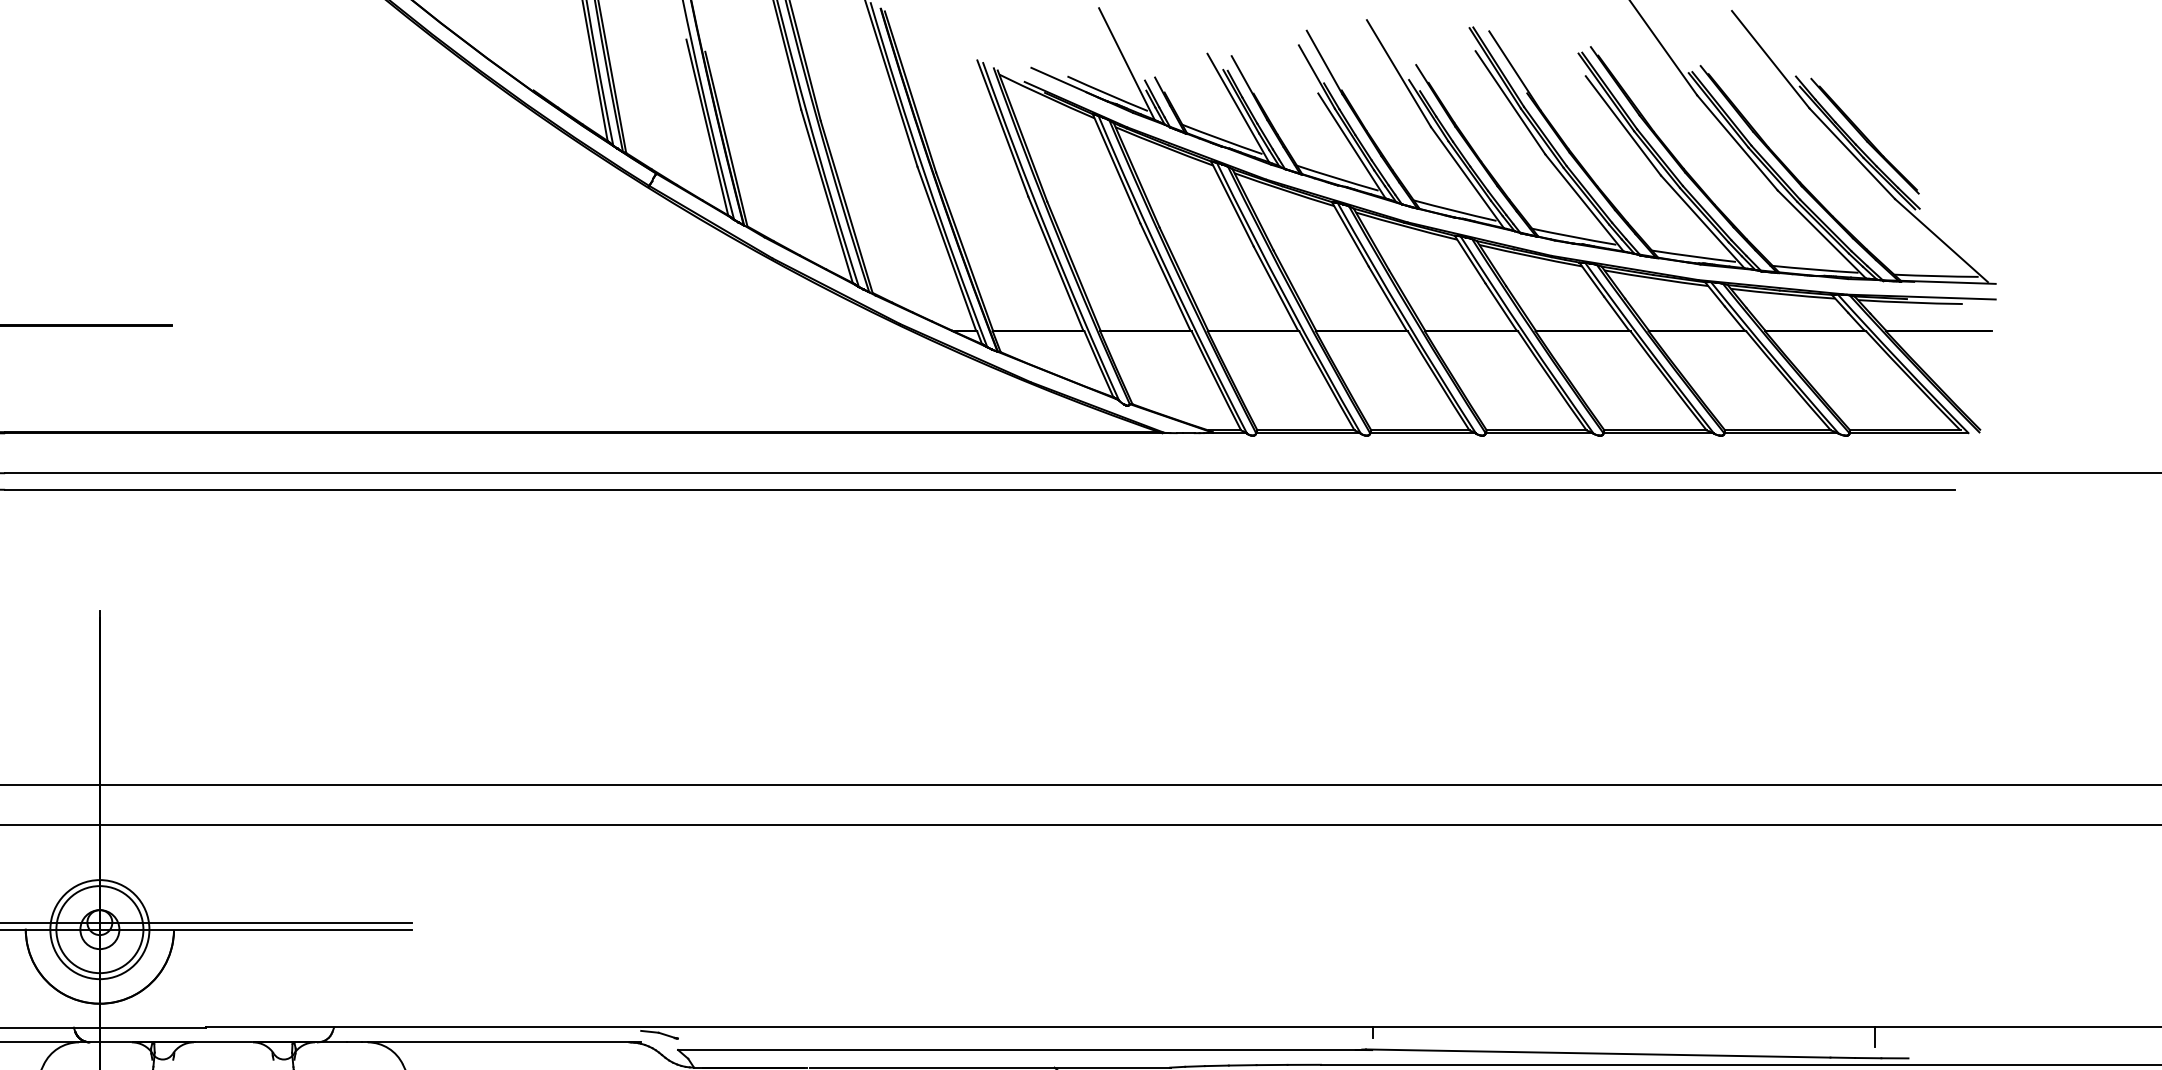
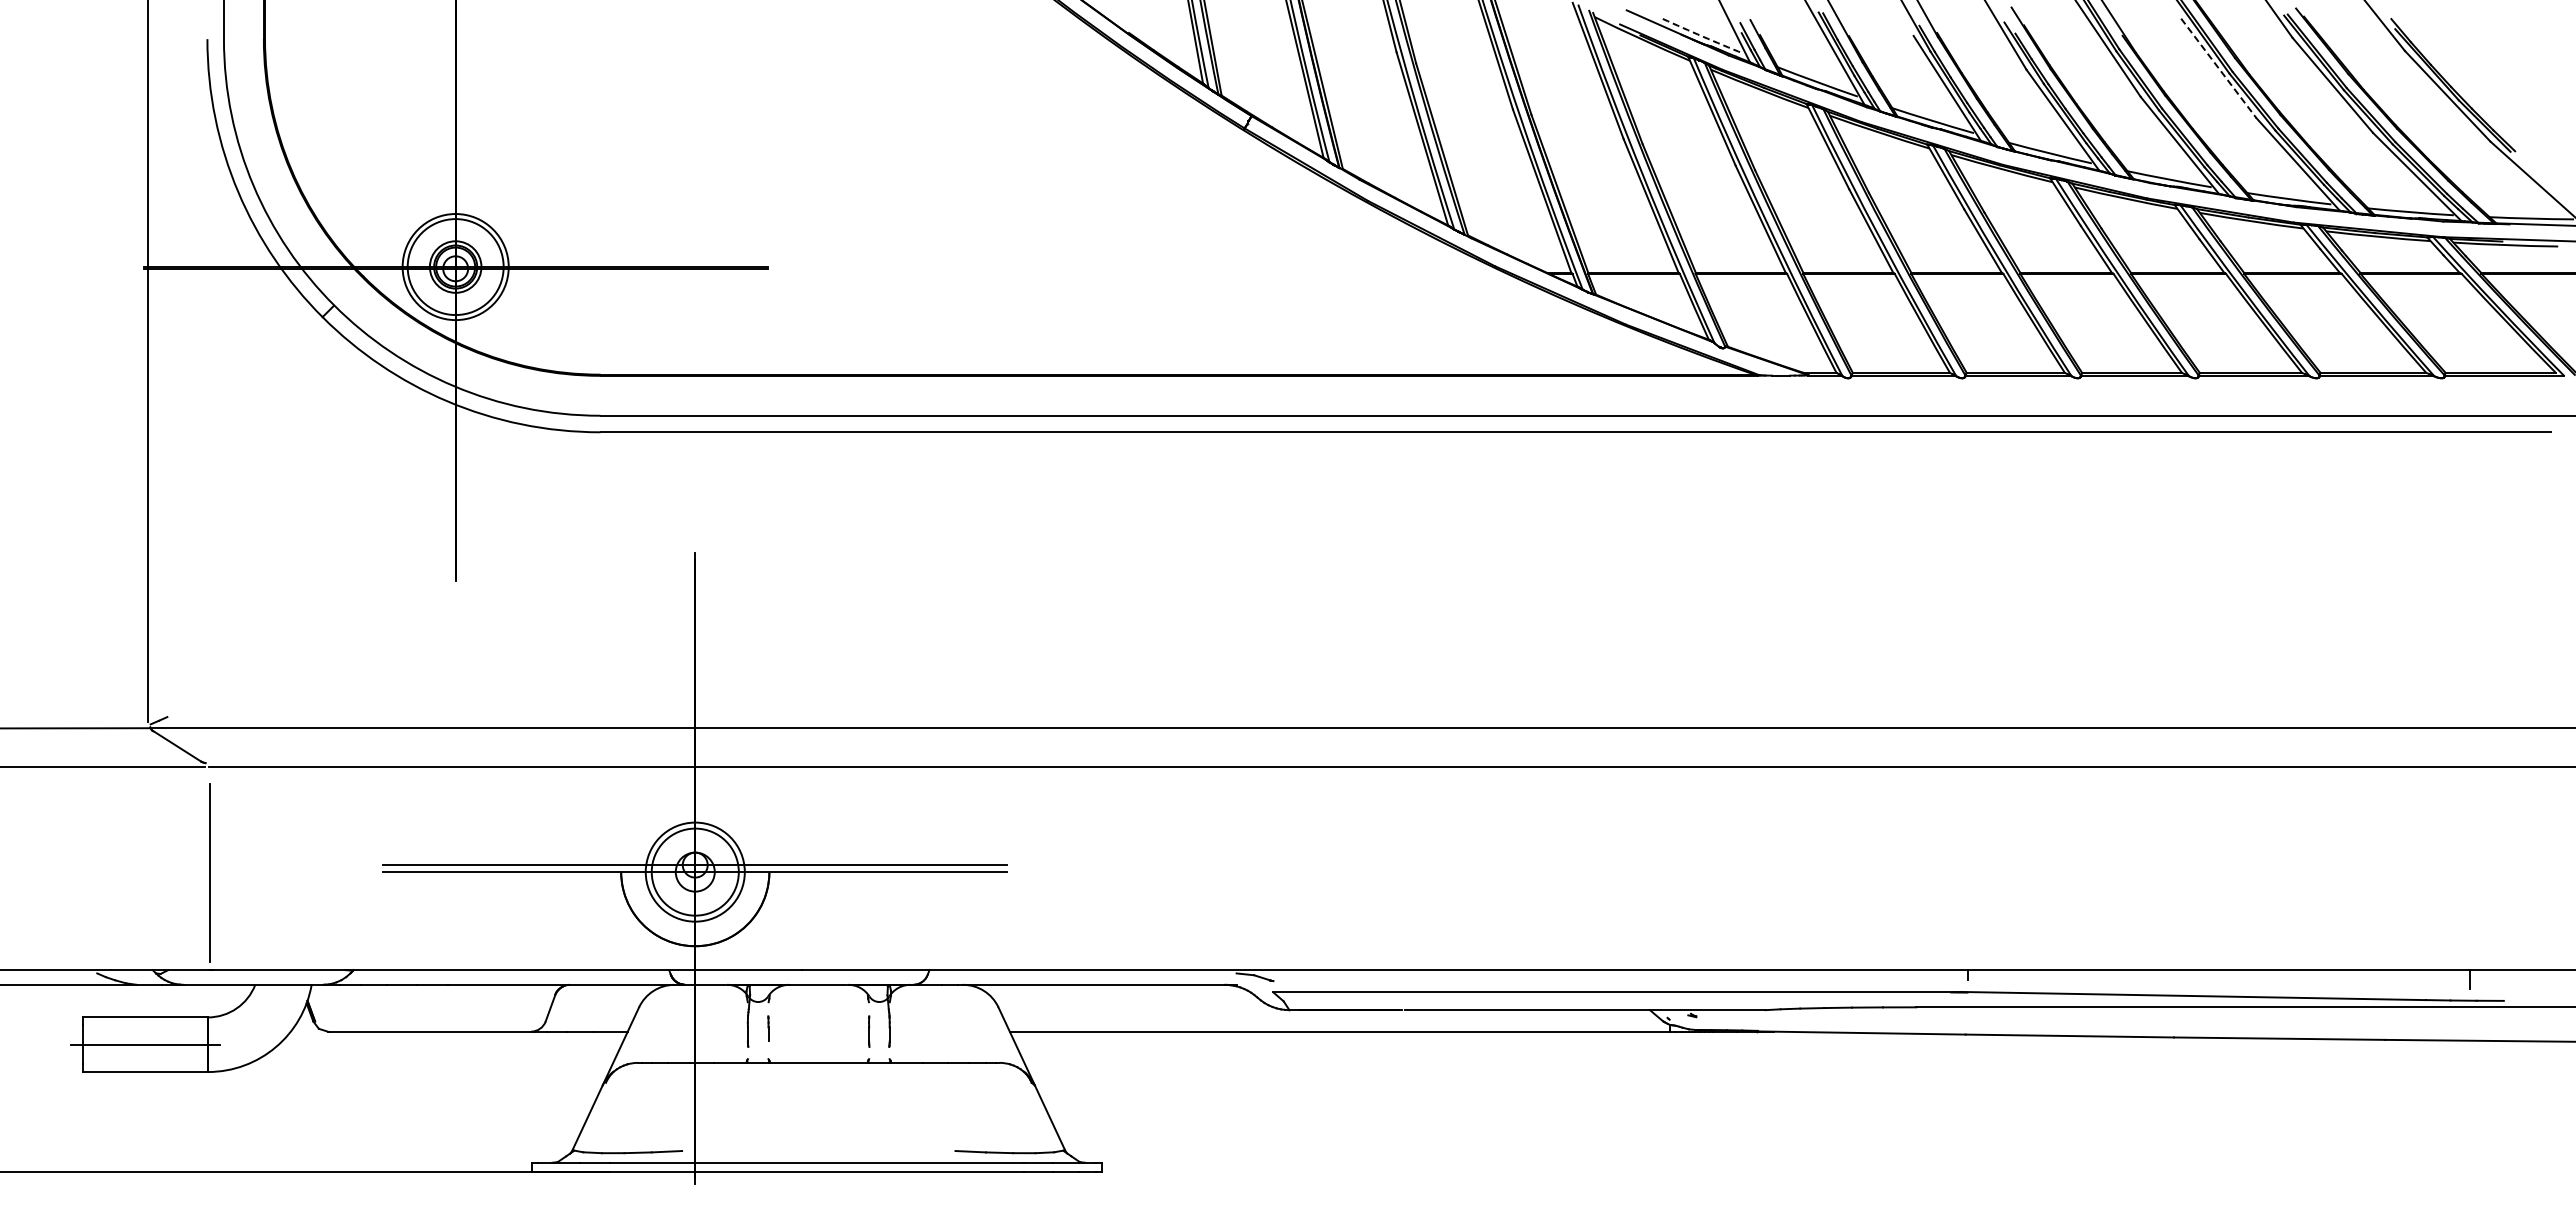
arc: (1107, 94) -> (1702, 36), solid -> dashed
line: (1624, 126) -> (2219, 68), solid -> dashed
part: (1865, 136) -> (2460, 78), removed

